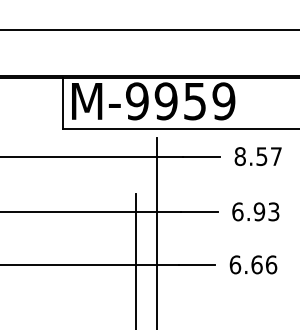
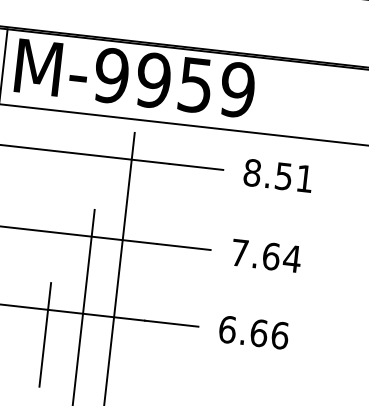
text: (276, 156) -> (305, 178), 8.57 -> 8.51
text: (255, 211) -> (265, 255), 6.93 -> 7.64
line: (112, 281) -> (46, 333), added

